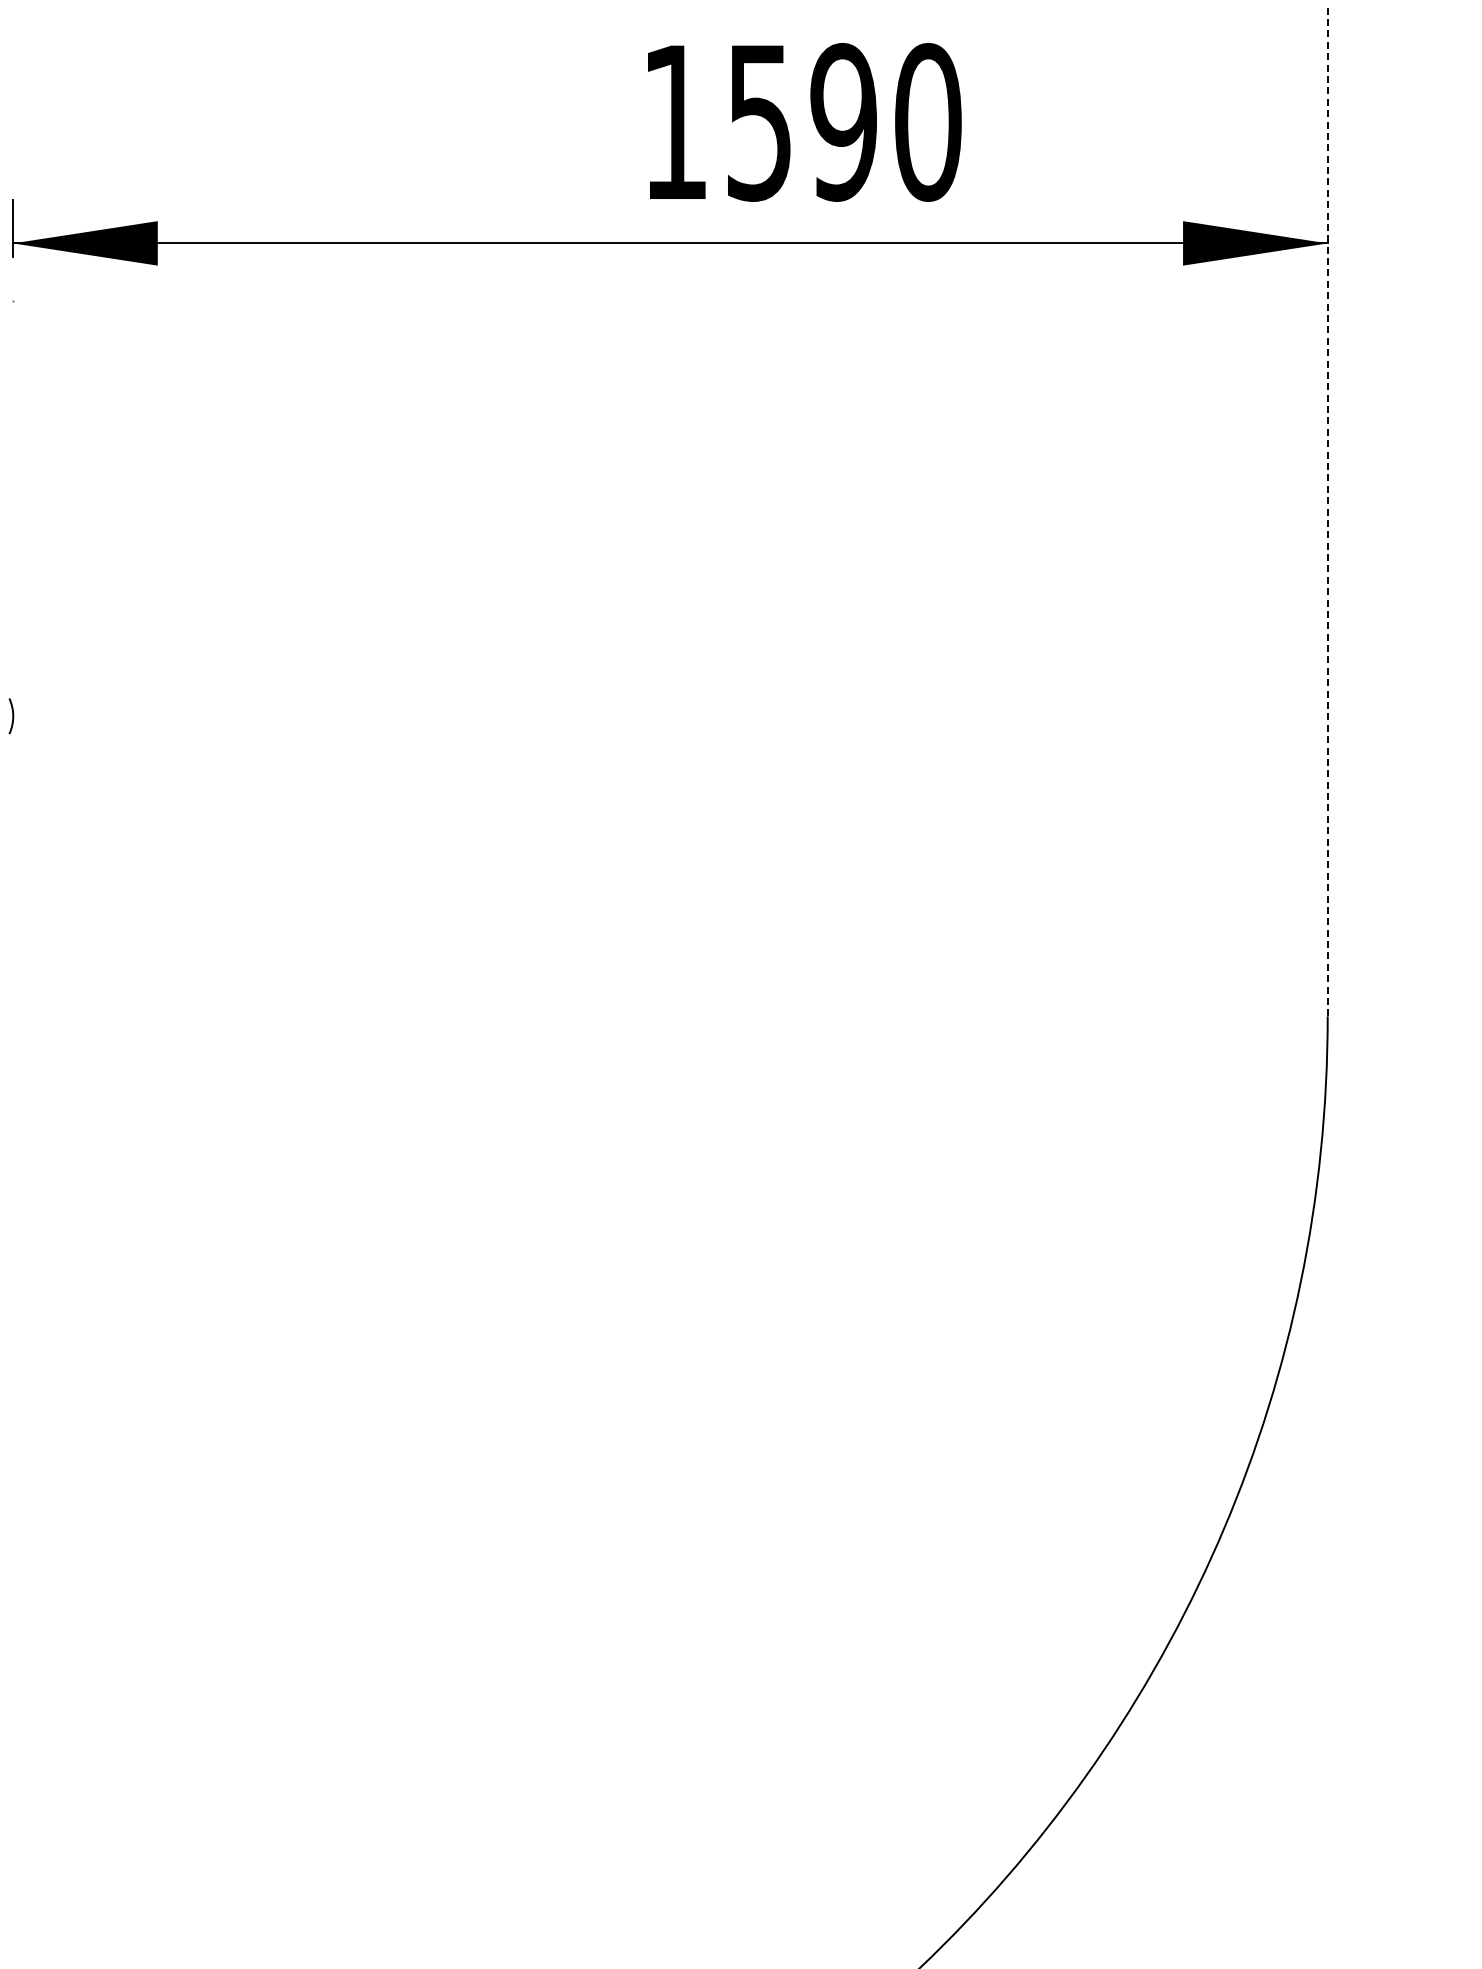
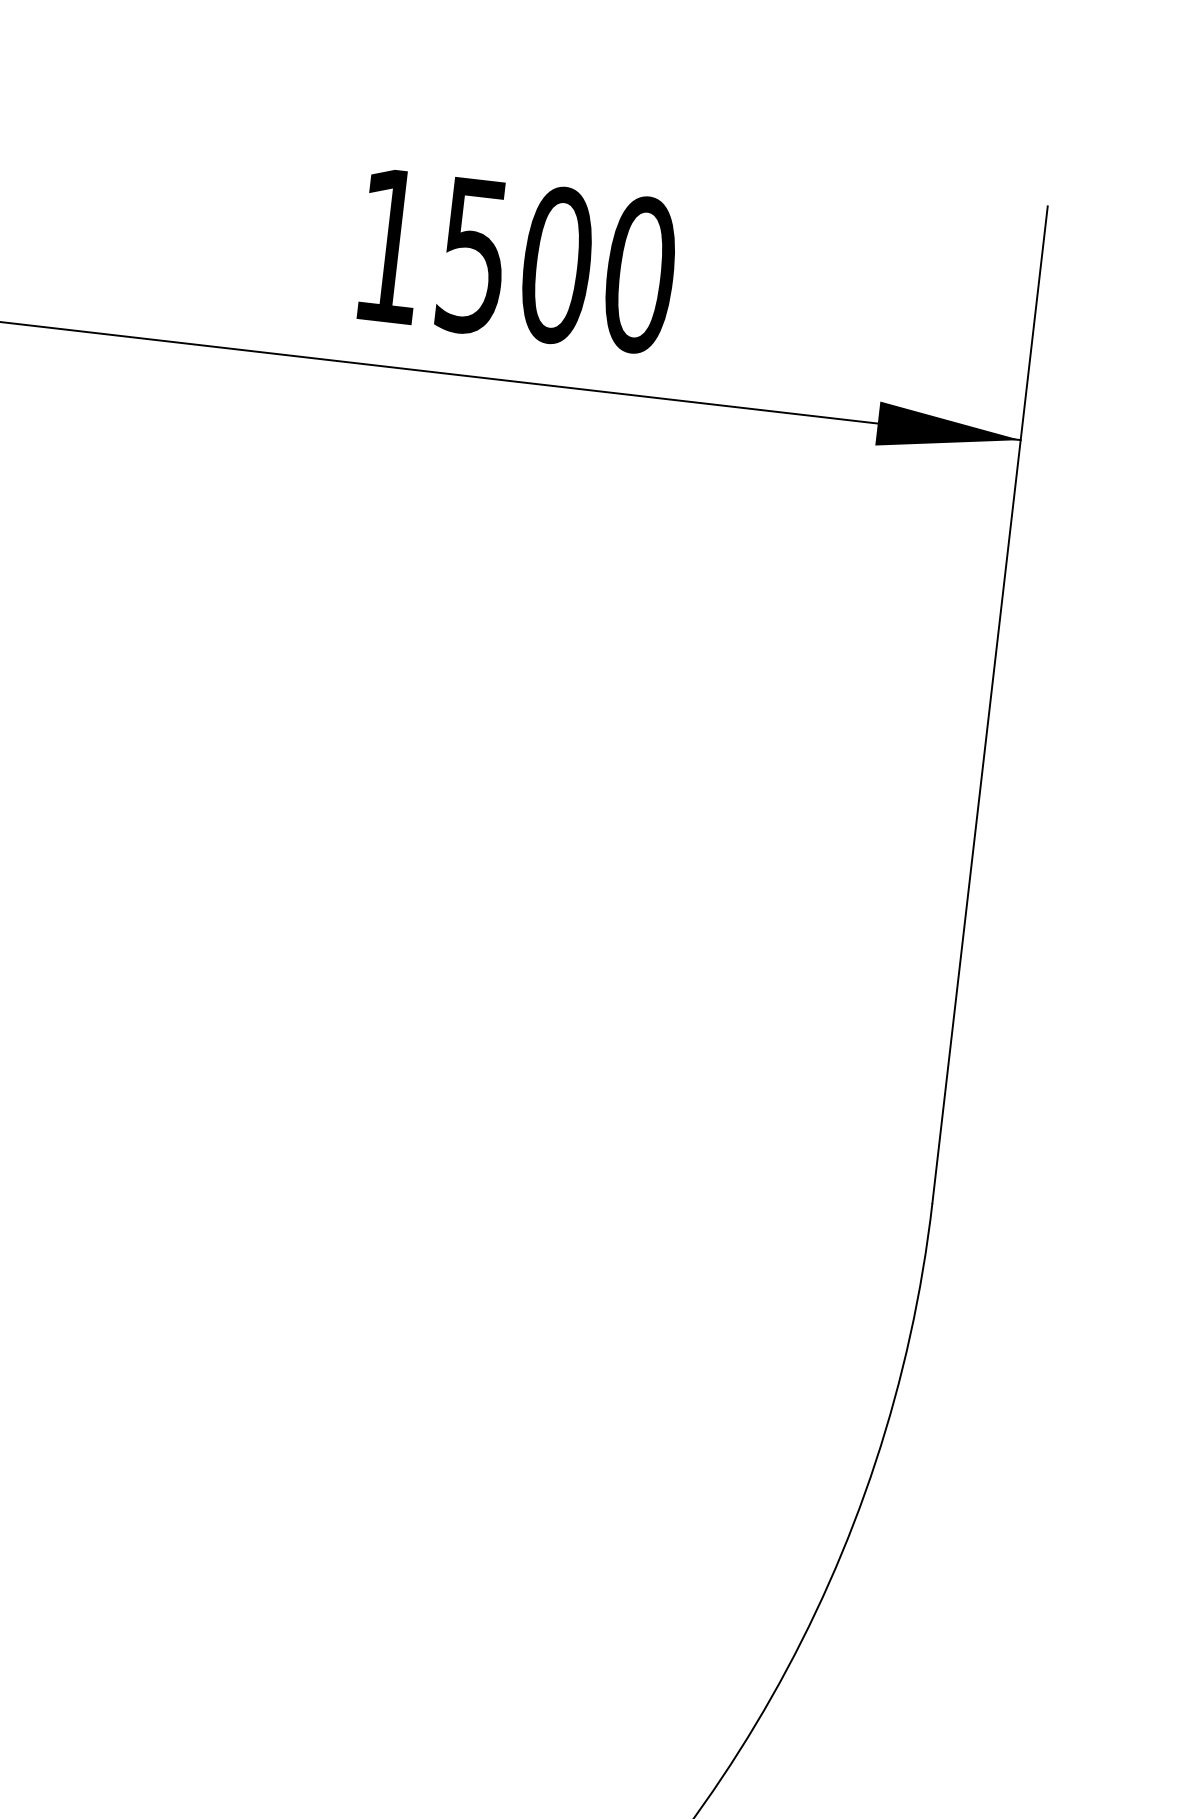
text: (843, 122) -> (556, 265), 1590 -> 1500
line: (1327, 511) -> (989, 704), dashed -> solid

